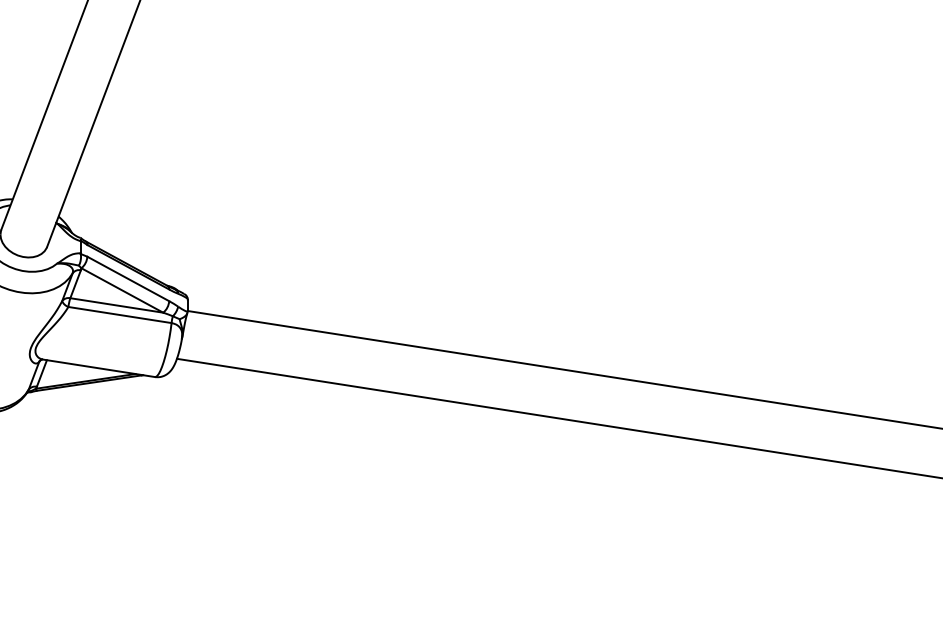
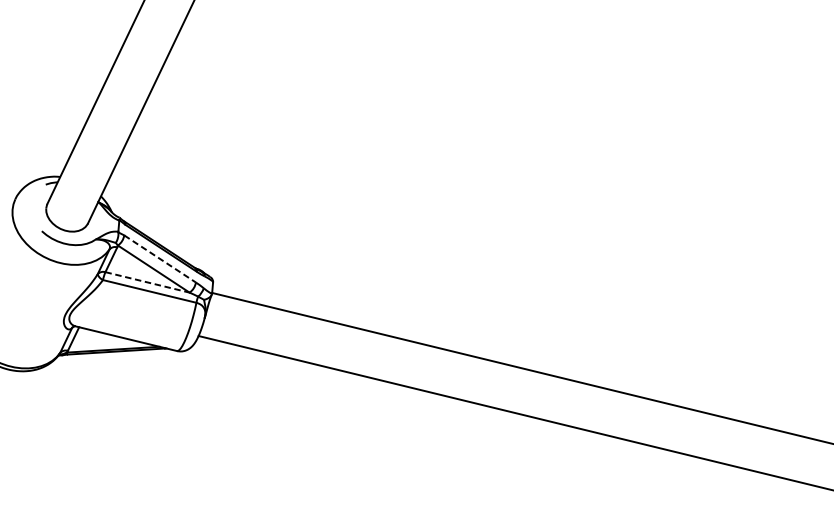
line: (128, 278) -> (160, 258), solid -> dashed
line: (117, 305) -> (148, 282), solid -> dashed

